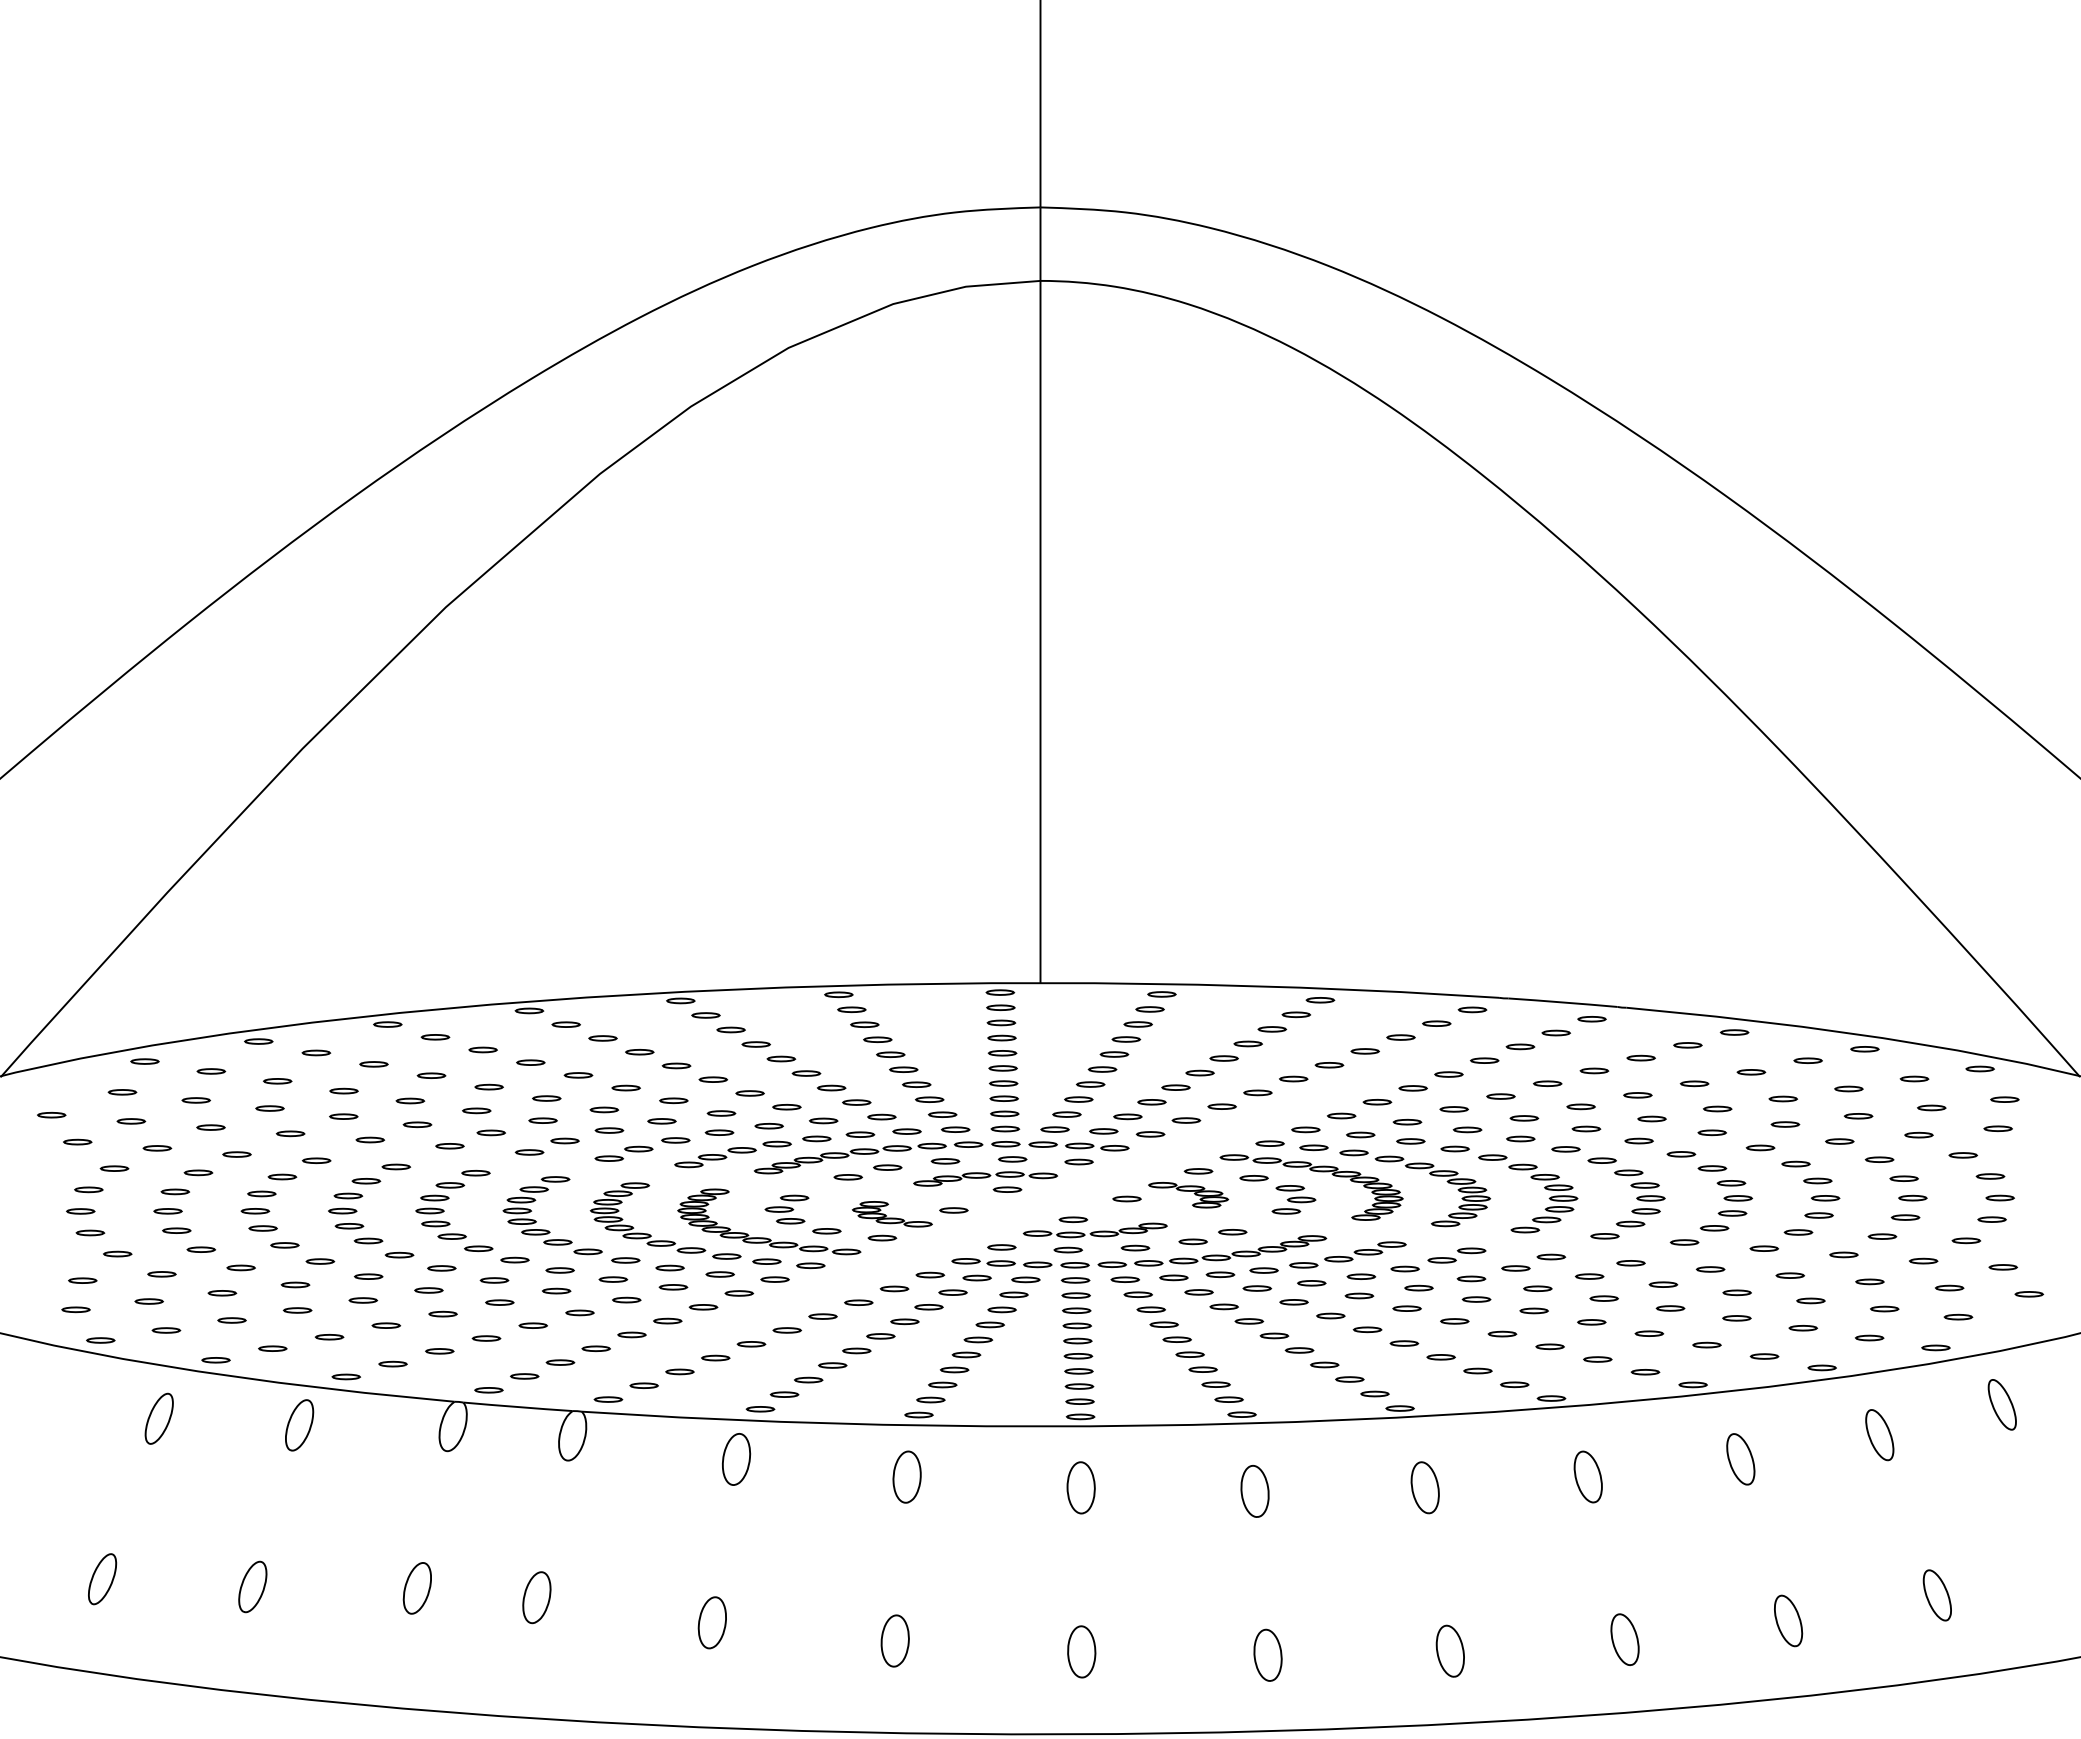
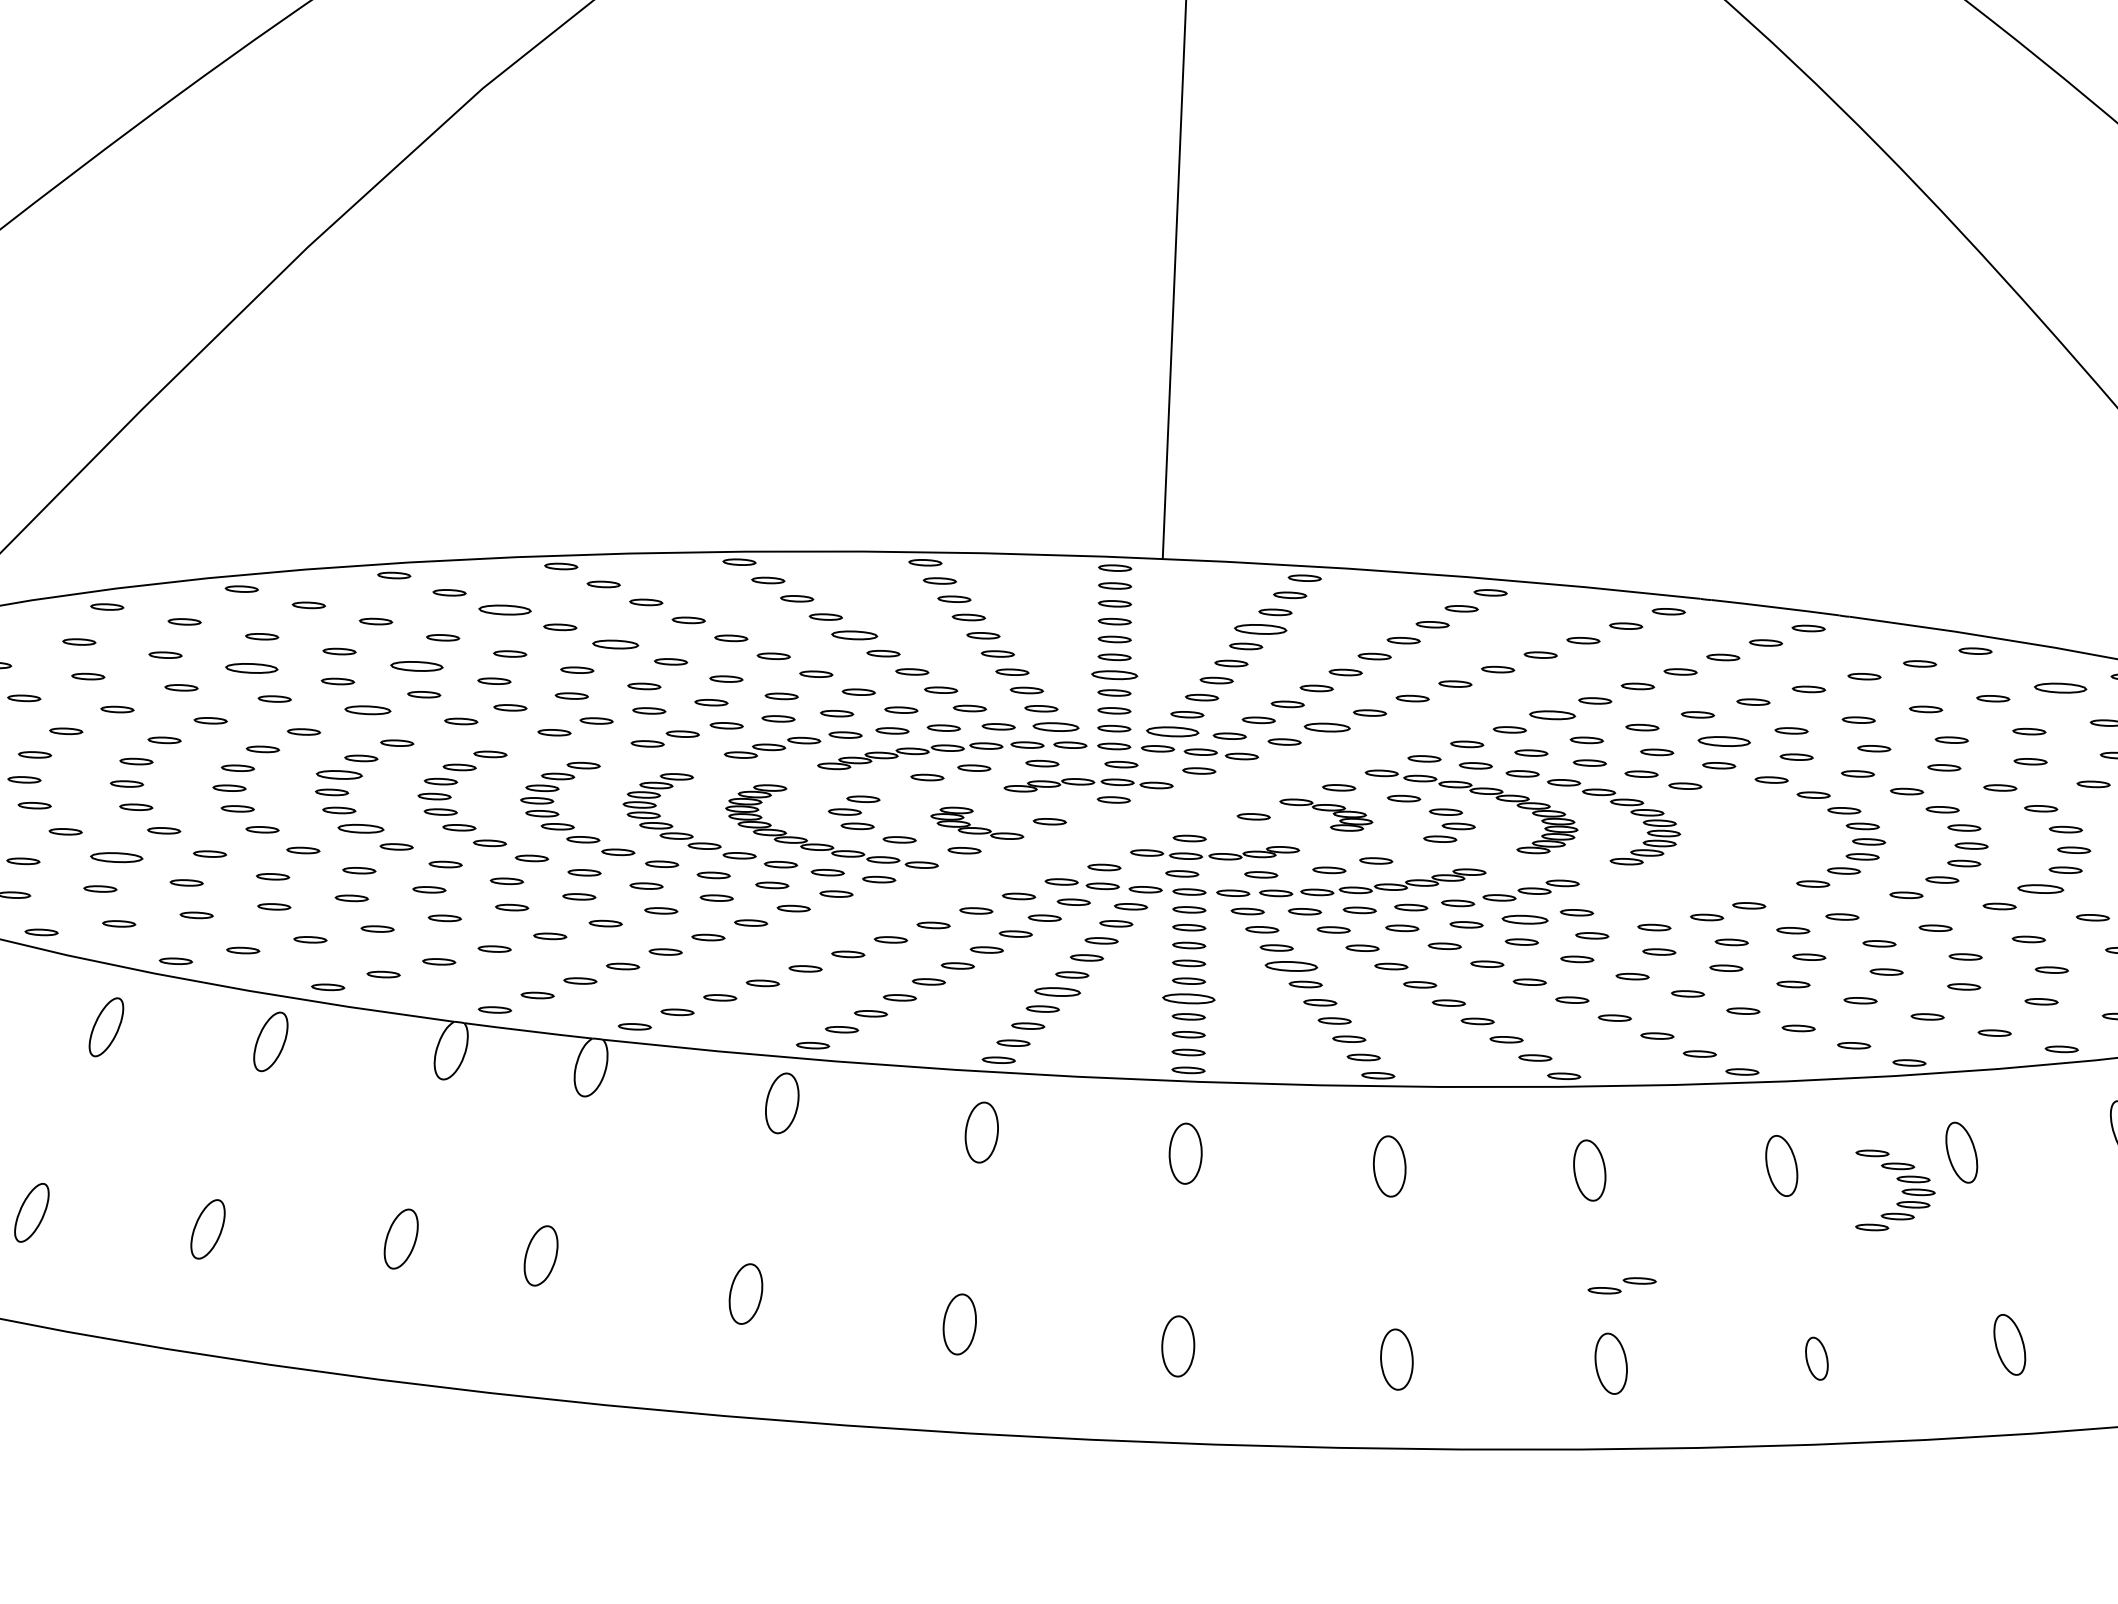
part: (1126, 1039) -> (1260, 629), size x1.6
part: (482, 1049) -> (504, 609), size x1.6
part: (781, 1058) -> (854, 634), size x1.4
part: (1807, 1060) -> (2059, 687), size x1.6
part: (578, 1075) -> (615, 644), size x1.4
part: (1003, 1083) -> (1114, 675), size x1.4
part: (410, 1100) -> (417, 665), size x1.6
part: (1377, 1102) -> (1552, 715), size x1.4
part: (269, 1108) -> (251, 668), size x1.6
part: (1524, 1118) -> (1724, 741), size x1.6
part: (1186, 1120) -> (1327, 727), size x1.4
part: (955, 1129) -> (1055, 726), size x1.4
part: (1054, 1129) -> (1172, 731), size x1.6
part: (370, 1139) -> (368, 709), size x1.4
part: (348, 1195) -> (339, 774), size x1.4
part: (1543, 1198) -> (1895, 1191), moved
part: (1798, 1232) -> (2040, 889), size x1.4
part: (368, 1240) -> (360, 828), size x1.4
part: (1456, 1255) -> (1621, 1285), moved
part: (161, 1274) -> (116, 857), size x1.6
part: (1361, 1276) -> (1525, 919), size x1.4
part: (1163, 1324) -> (1290, 965), size x1.6
part: (966, 1354) -> (1057, 991), size x1.4
part: (1078, 1356) -> (1189, 999), size x1.6
part: (1624, 1639) -> (1816, 1358), size x0.7

